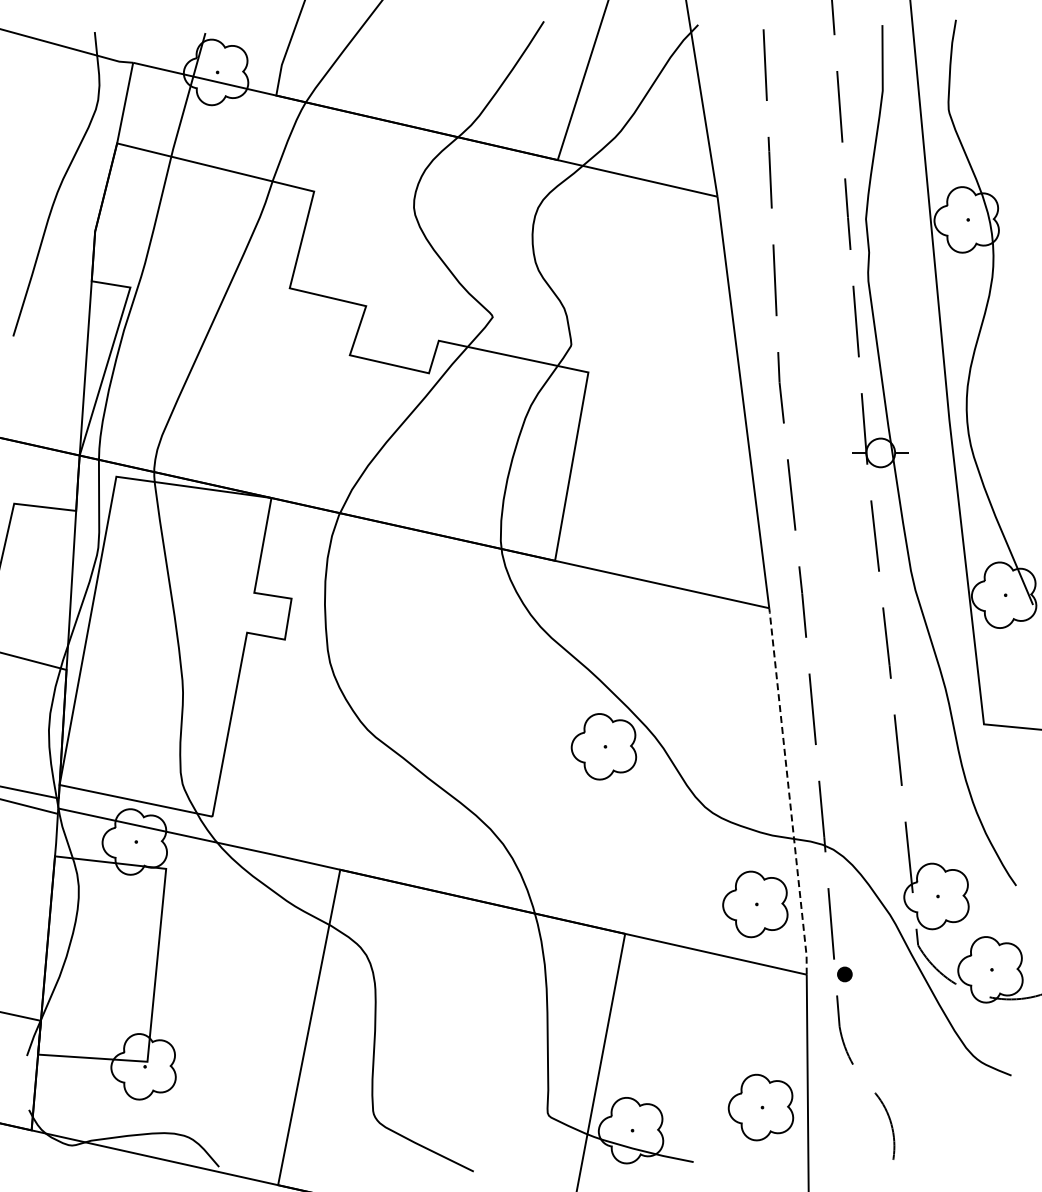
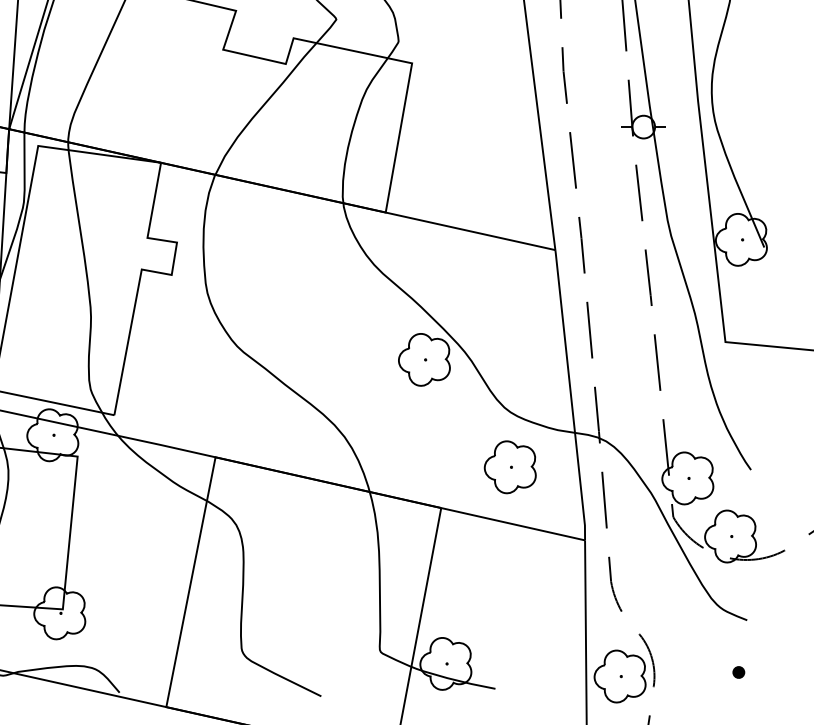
line: (788, 791) -> (570, 395), dashed -> solid
part: (755, 904) -> (510, 467), moved
part: (844, 974) -> (738, 672), moved
part: (760, 1107) -> (619, 676), moved

